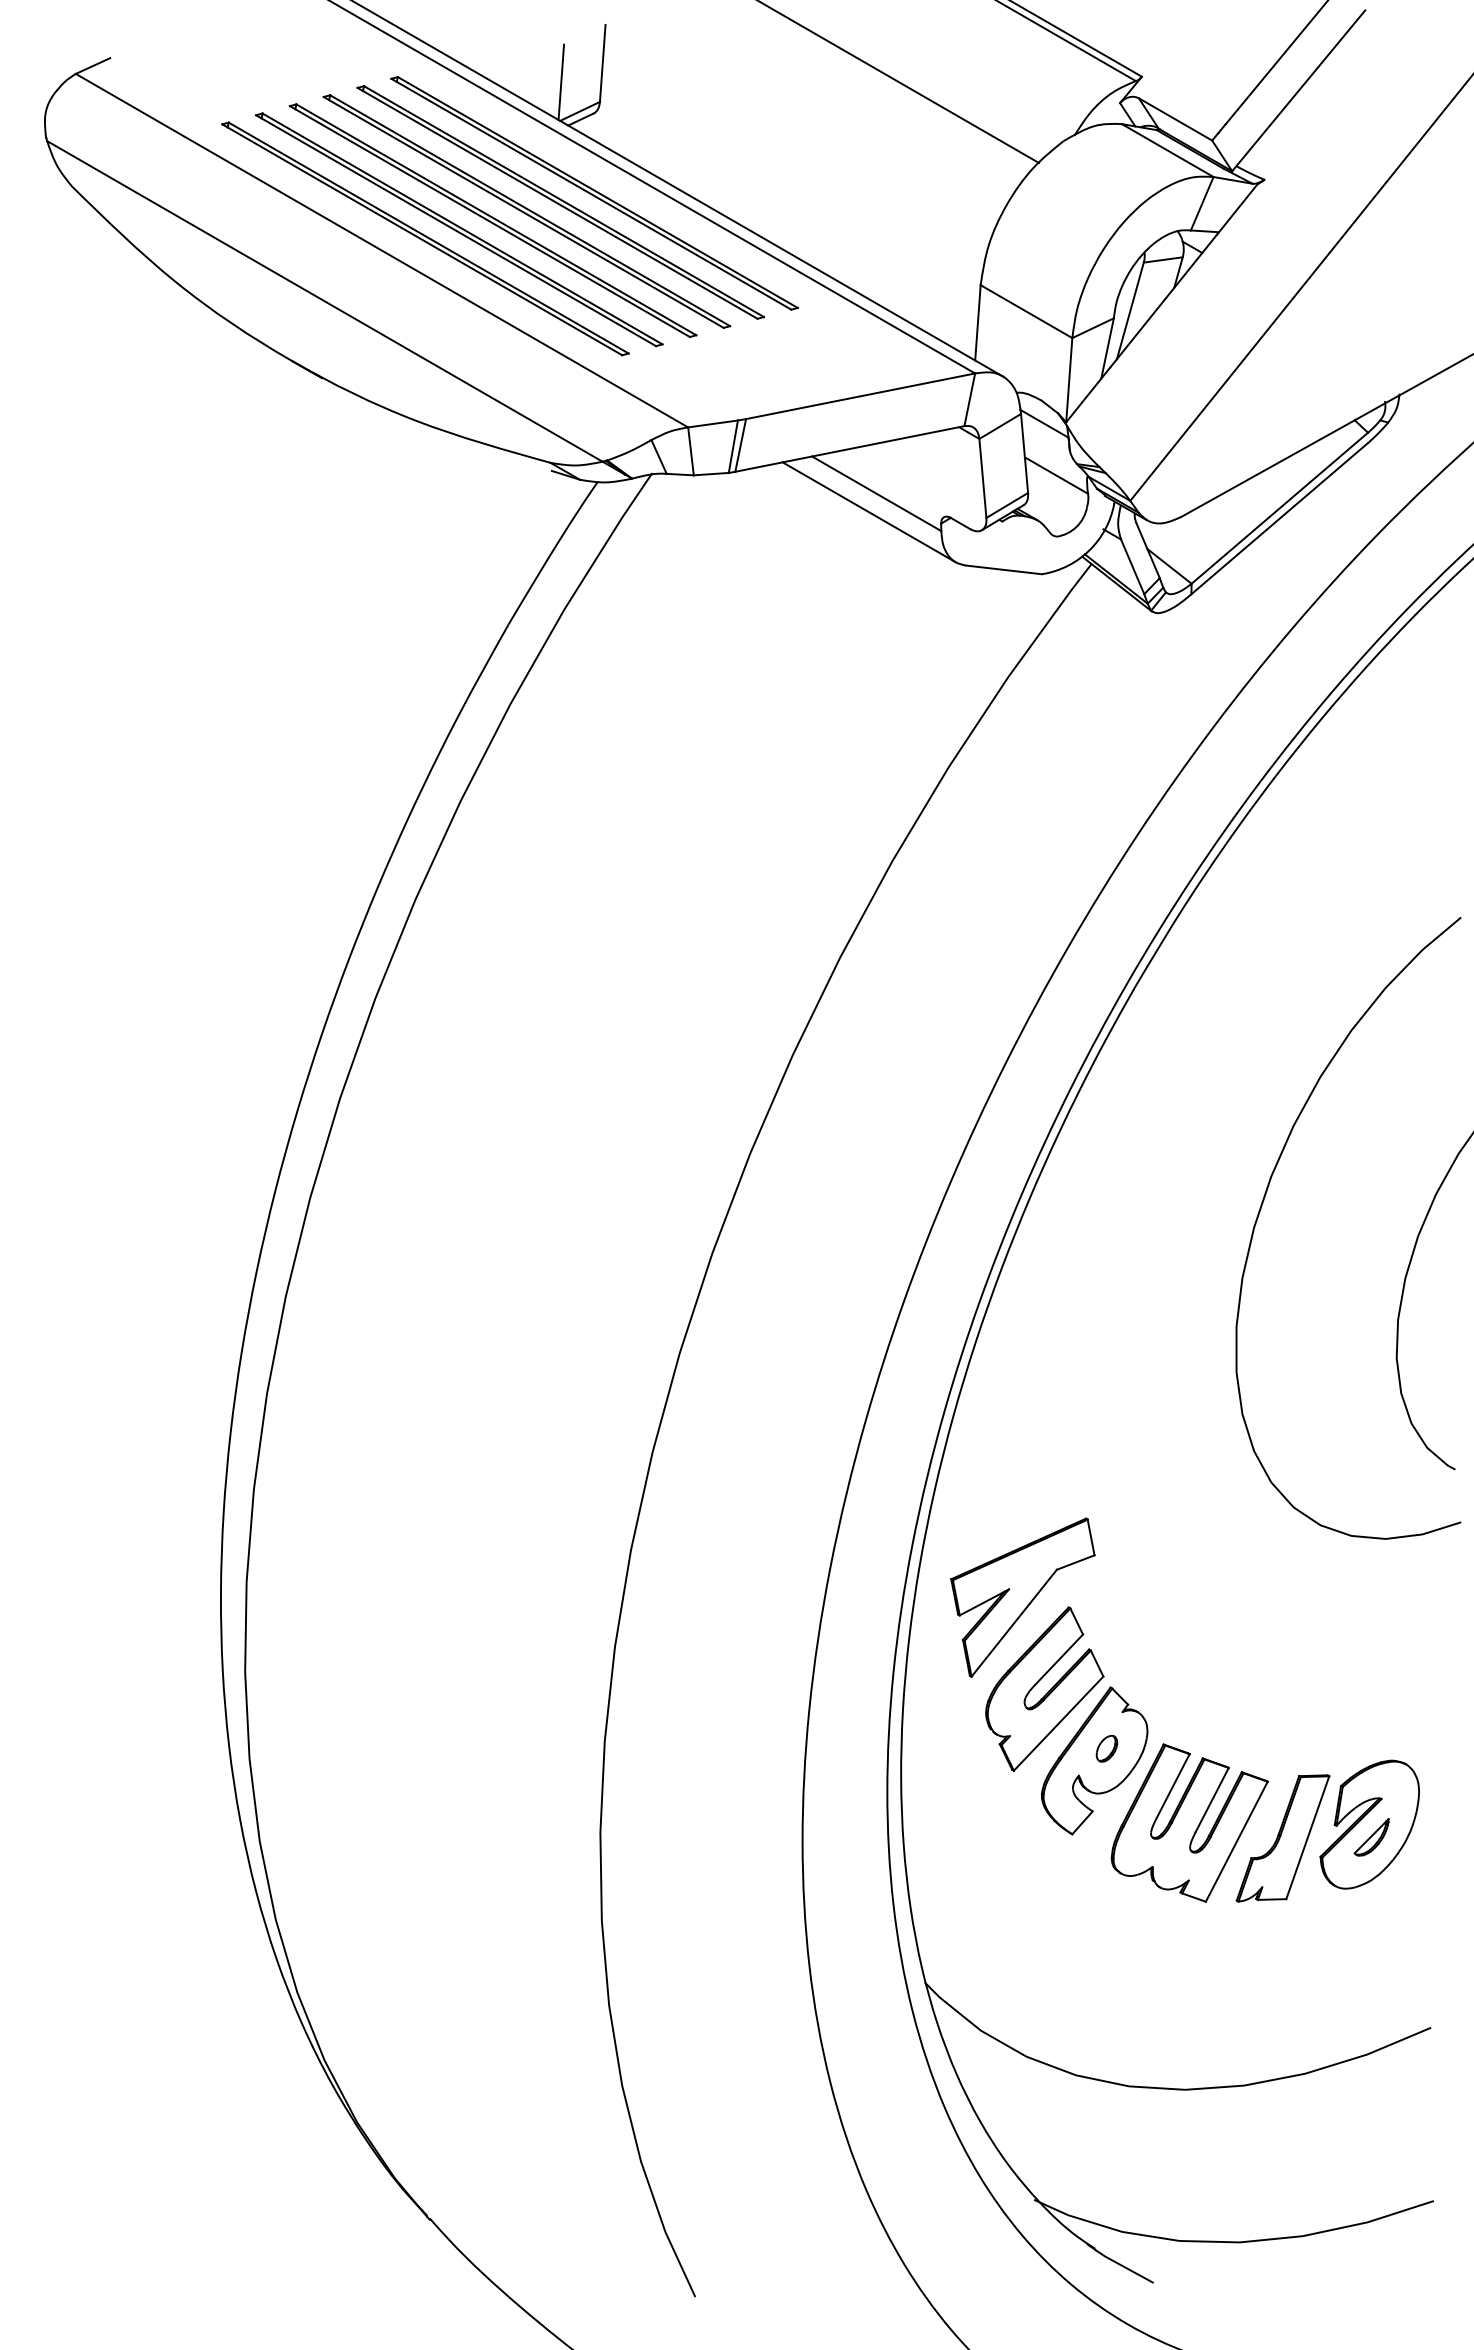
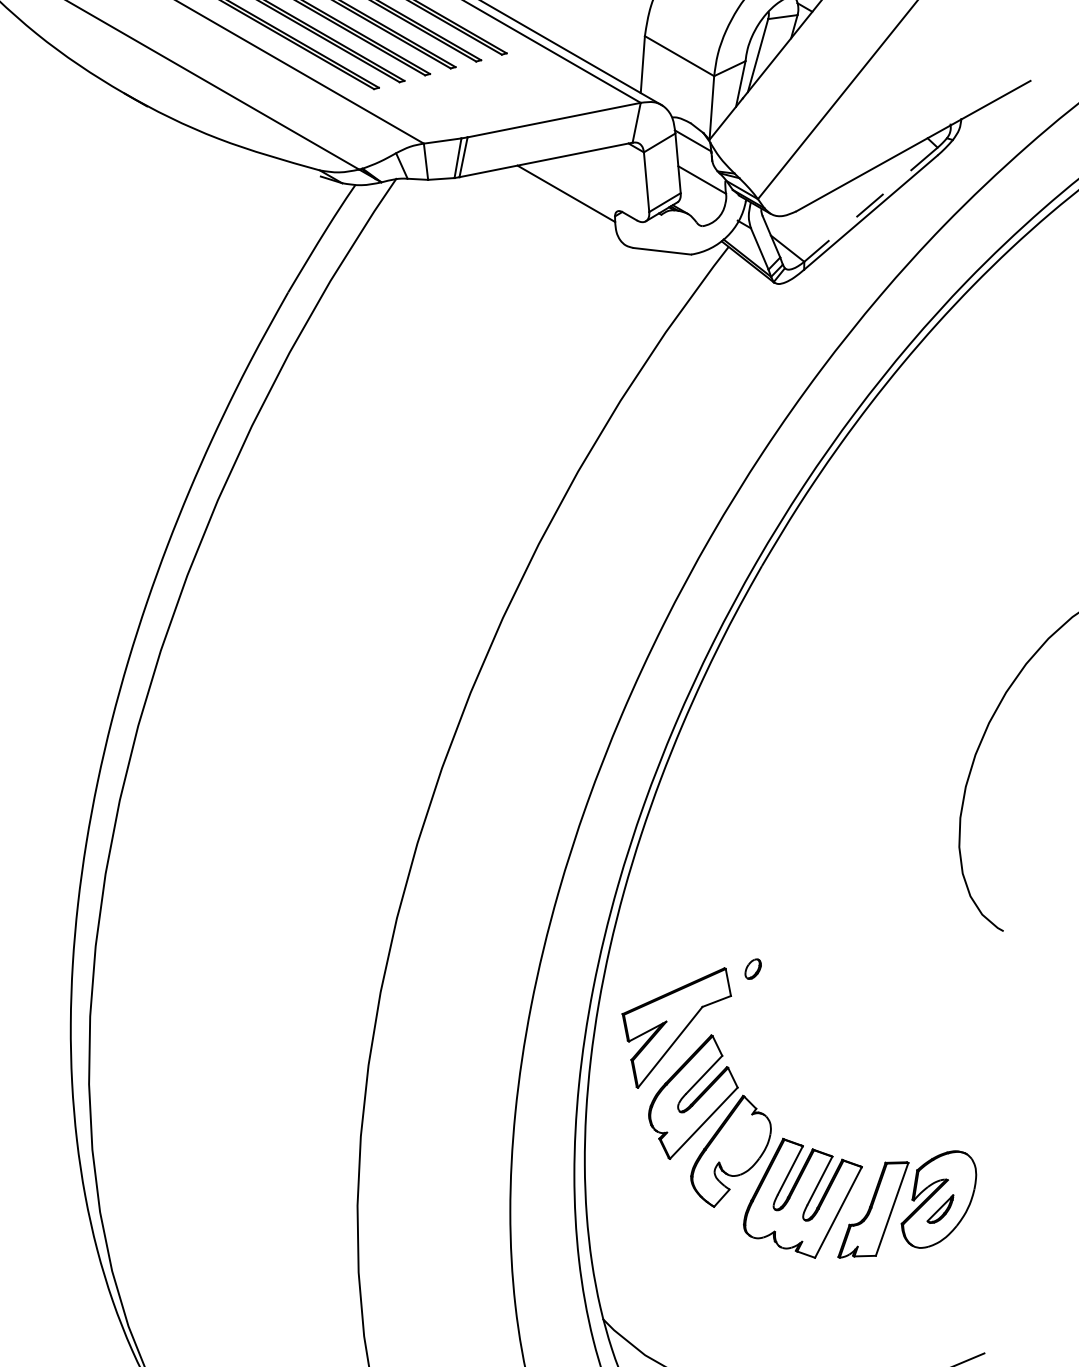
line: (1279, 508) -> (870, 204), solid -> dashed
line: (868, 512) -> (560, 207), removed
curve: (1264, 1200) -> (859, 727), removed
part: (1106, 1748) -> (752, 968), moved

